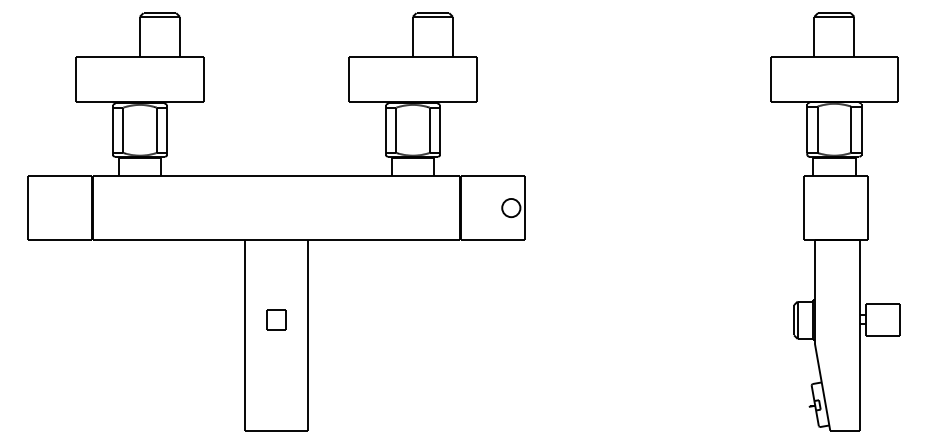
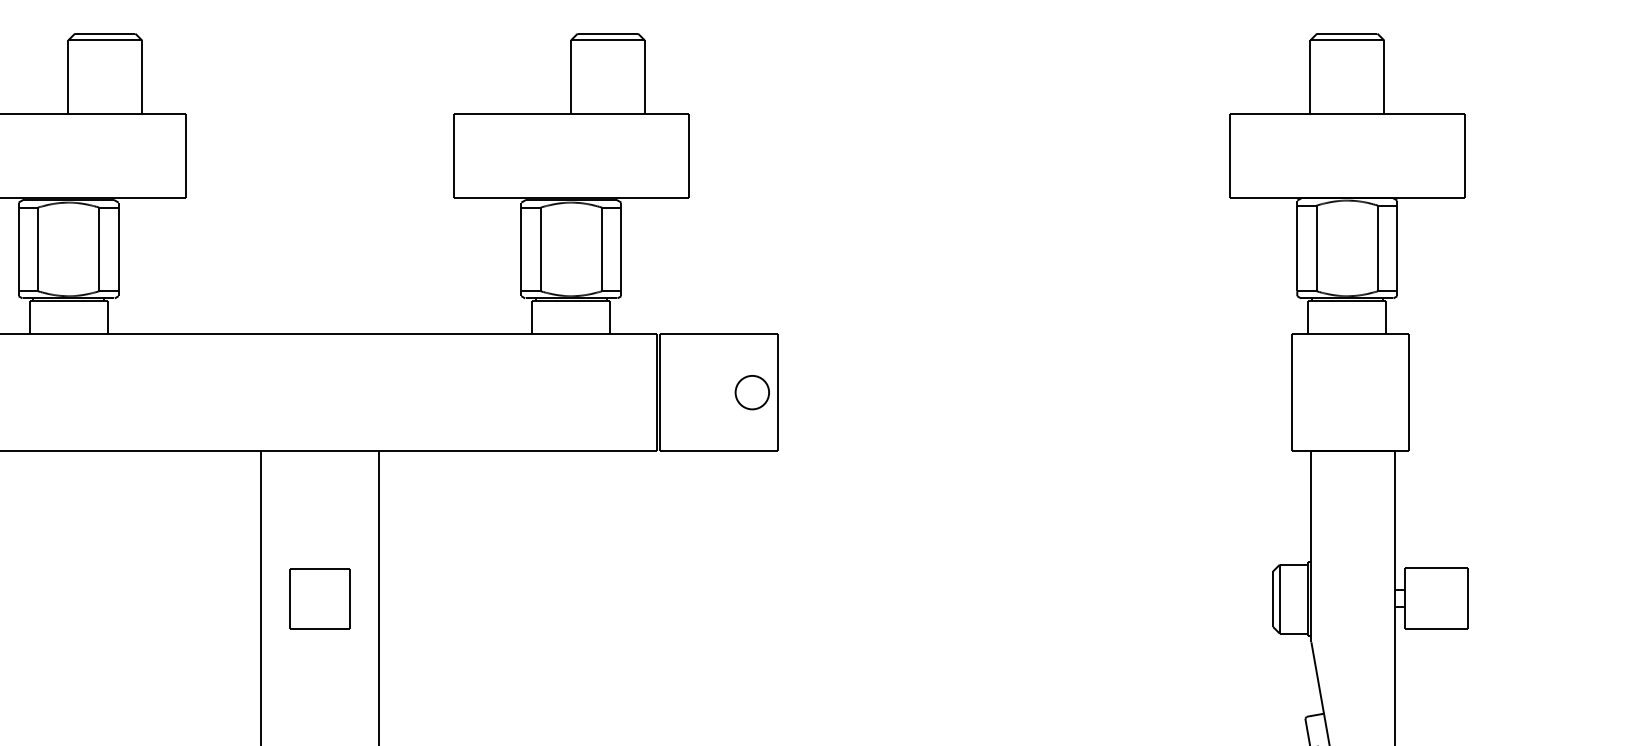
part: (276, 319) -> (319, 597), size x1.67

